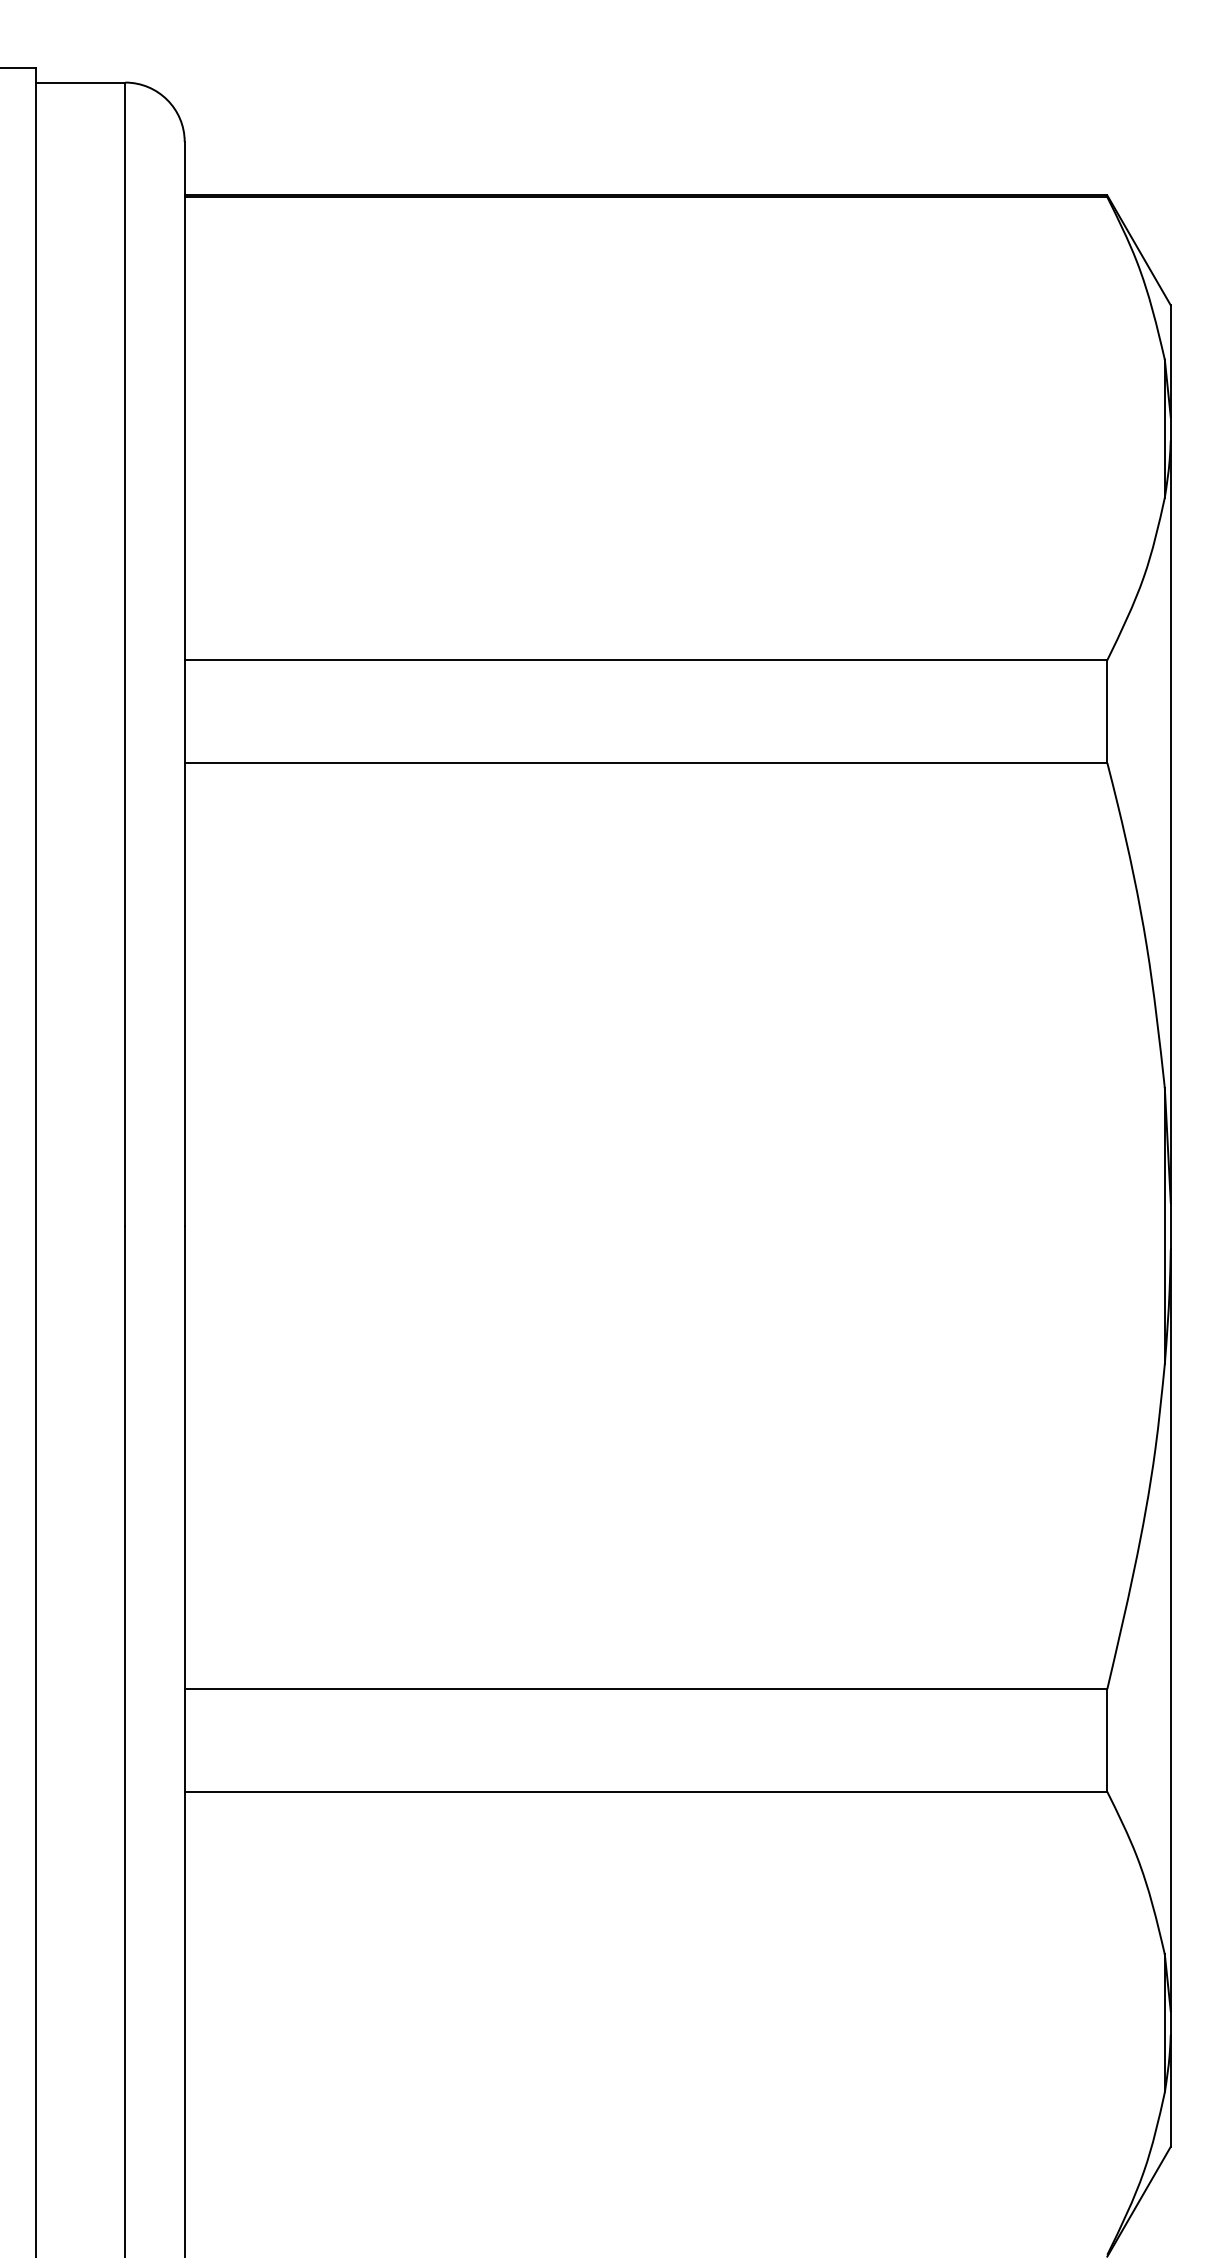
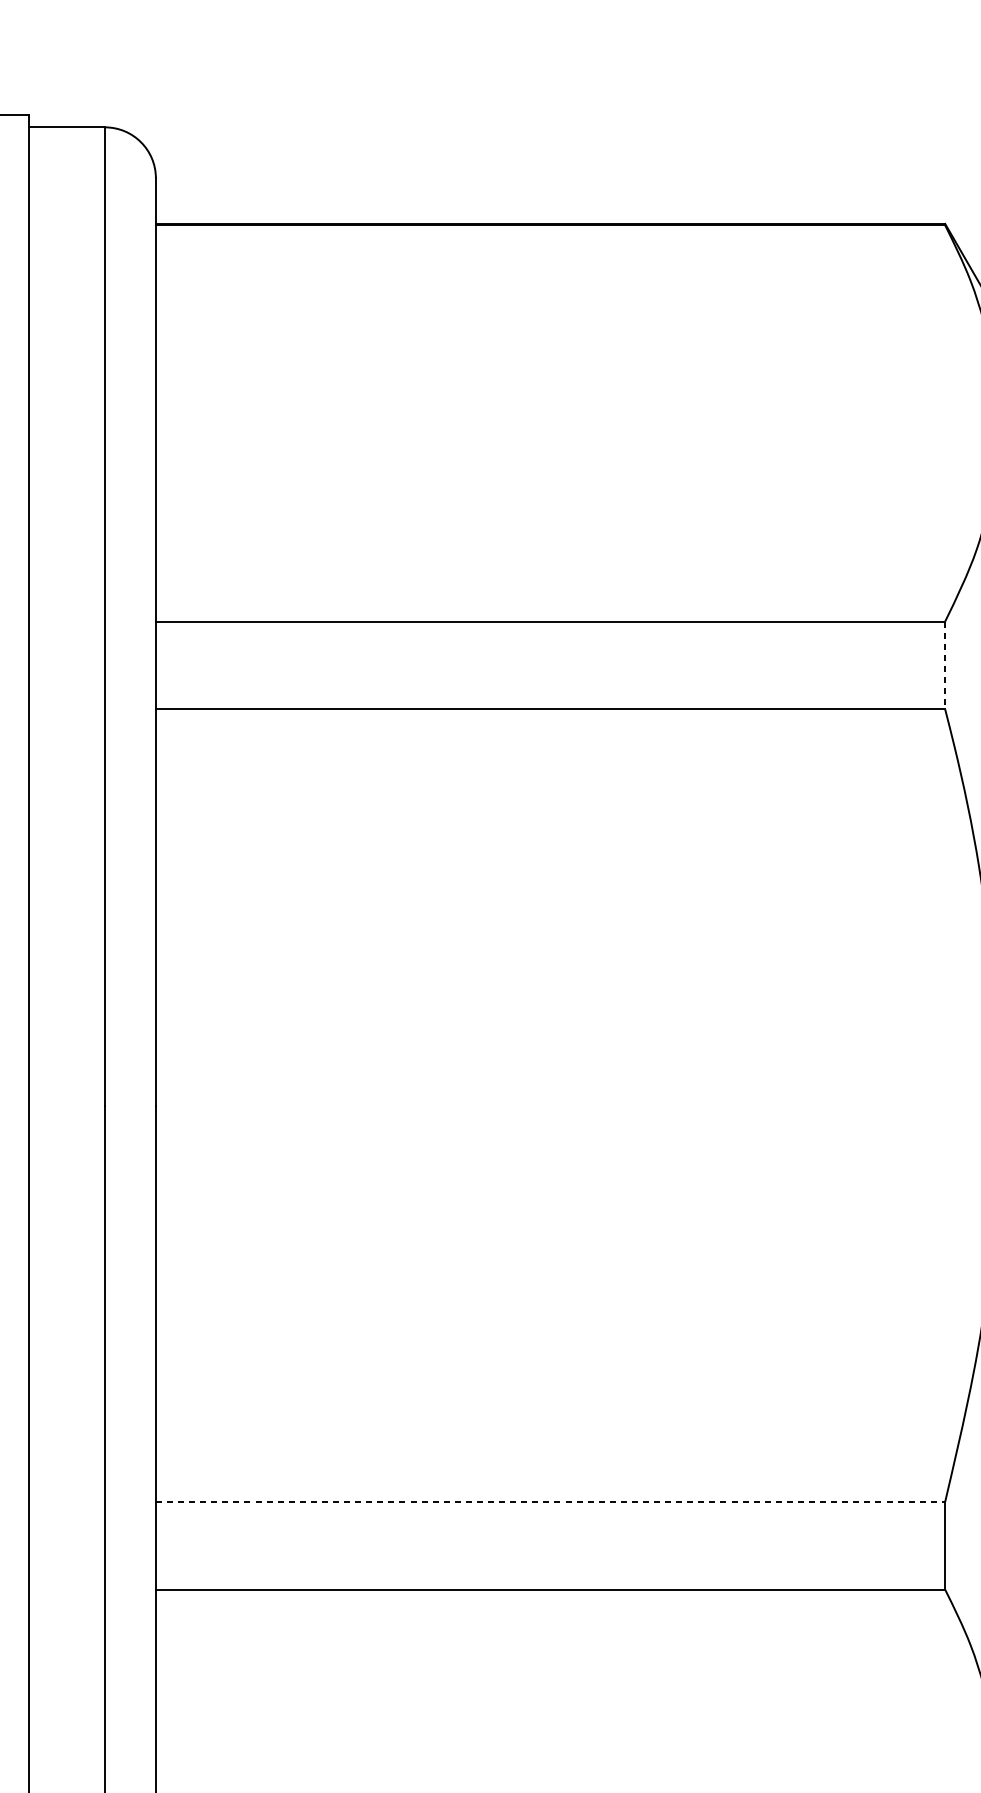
line: (1107, 712) -> (945, 666), solid -> dashed
line: (646, 1689) -> (550, 1502), solid -> dashed

